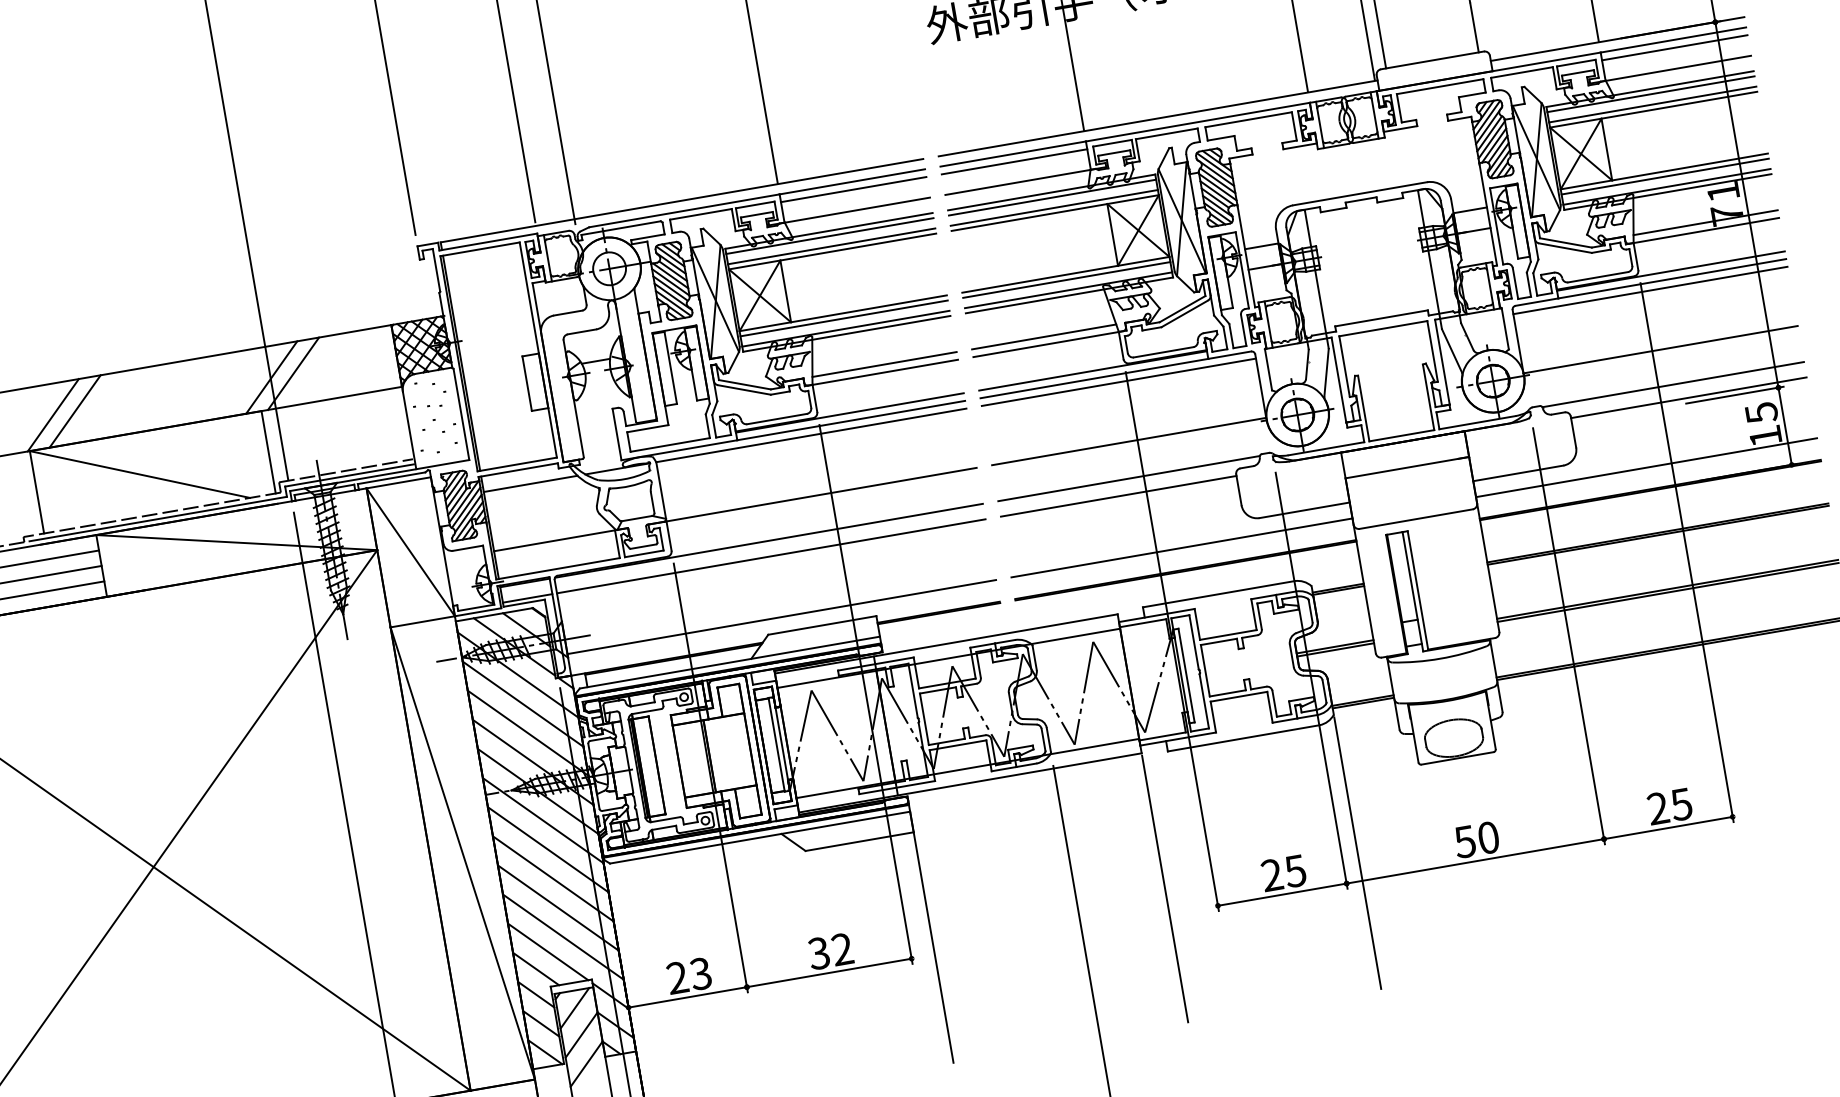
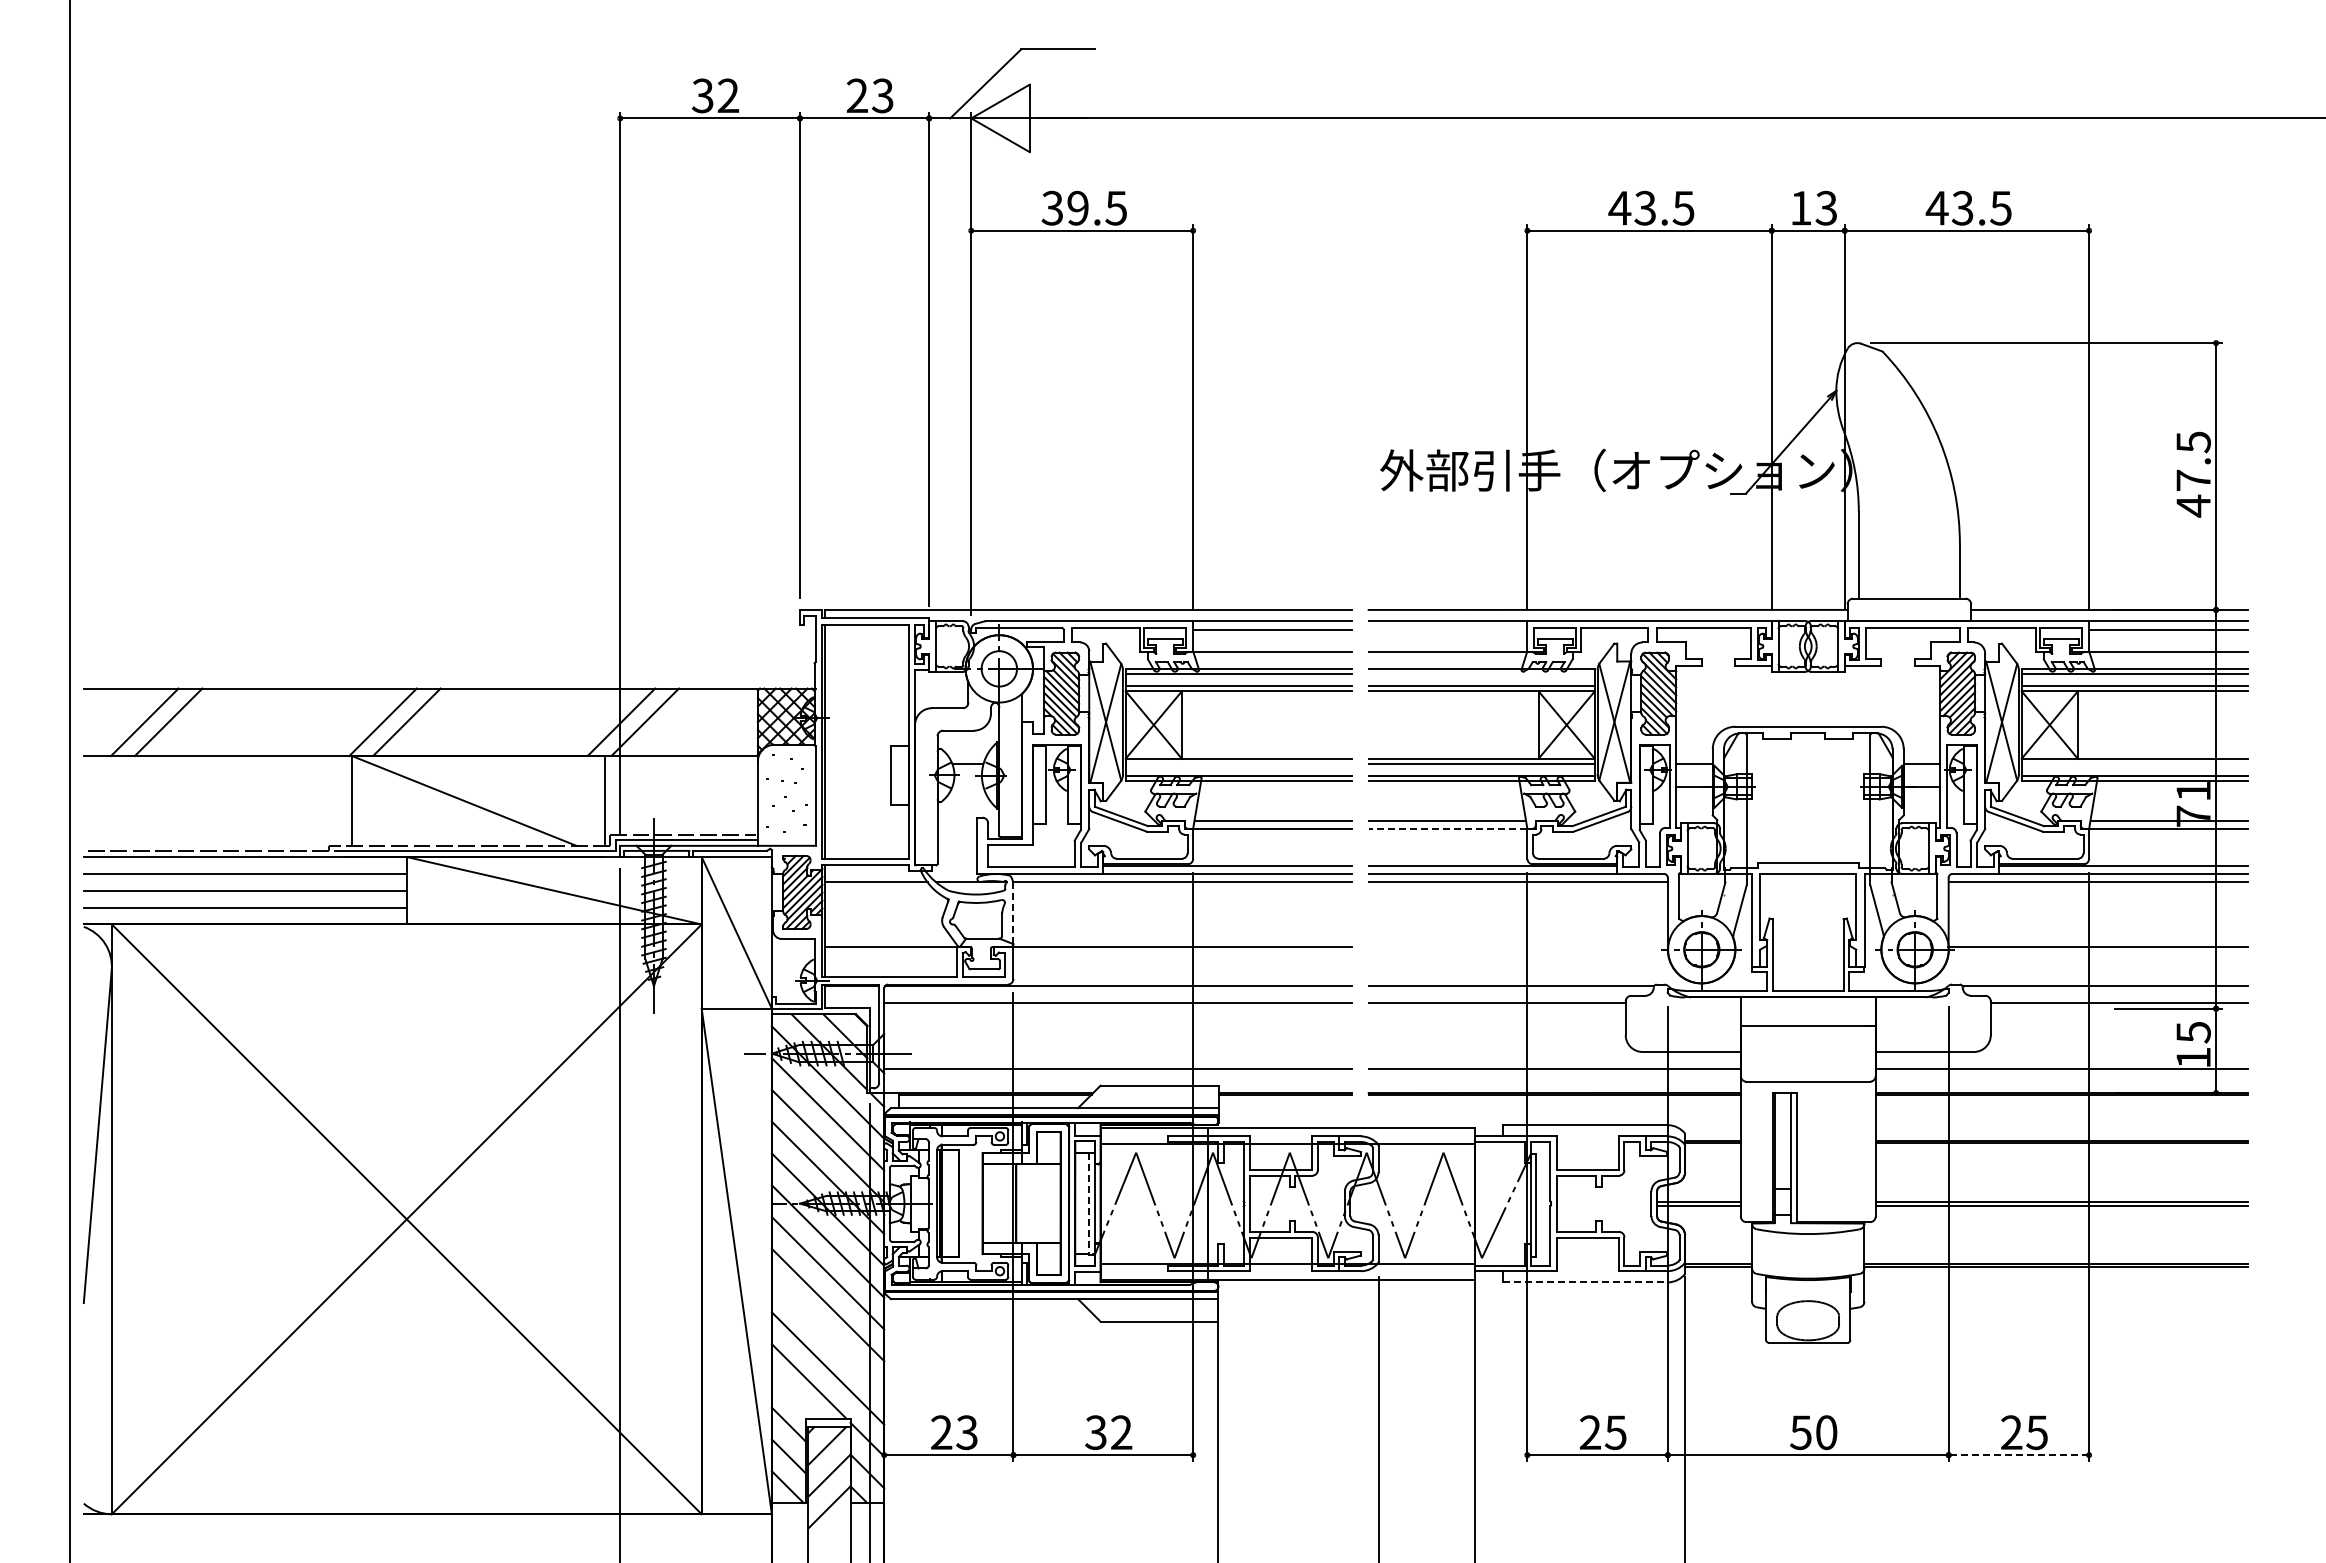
line: (1014, 161) -> (1447, 629), removed
line: (1664, 176) -> (2134, 764), removed
line: (1052, 197) -> (1481, 674), removed
line: (843, 318) -> (1238, 764), removed
line: (1045, 345) -> (1447, 829), solid -> dashed
line: (1128, 441) -> (1517, 946), removed
line: (661, 490) -> (1013, 913), solid -> dashed
line: (527, 598) -> (852, 1003), removed
line: (1243, 738) -> (1585, 1282), solid -> dashed
line: (776, 745) -> (1089, 1204), solid -> dashed
line: (1668, 828) -> (2018, 1455), solid -> dashed
line: (557, 907) -> (827, 1336), removed
line: (535, 968) -> (792, 1396), removed

